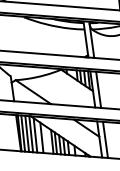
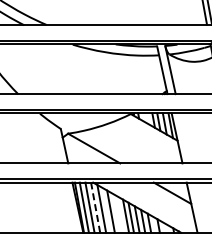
line: (98, 89) -> (184, 138), removed
line: (31, 134) -> (95, 207), solid -> dashed
line: (104, 139) -> (199, 207), removed

